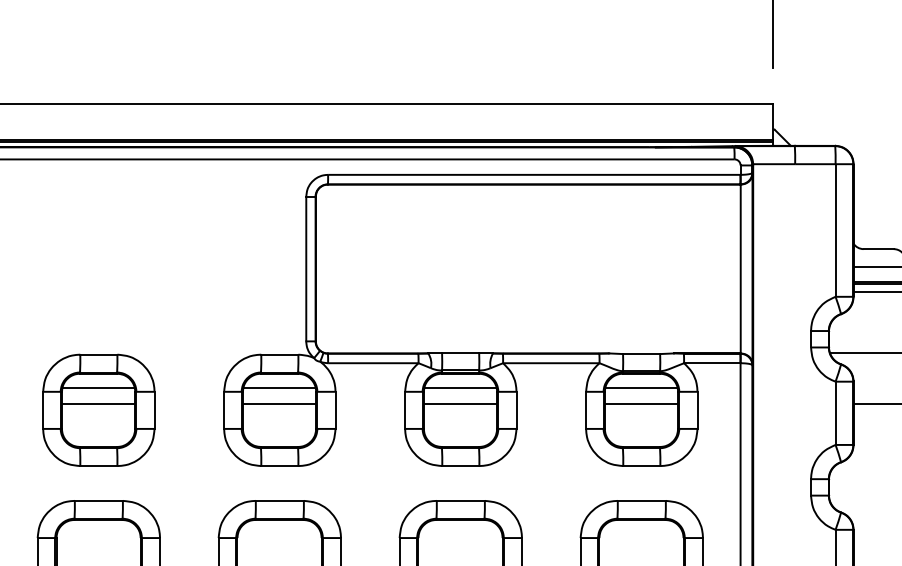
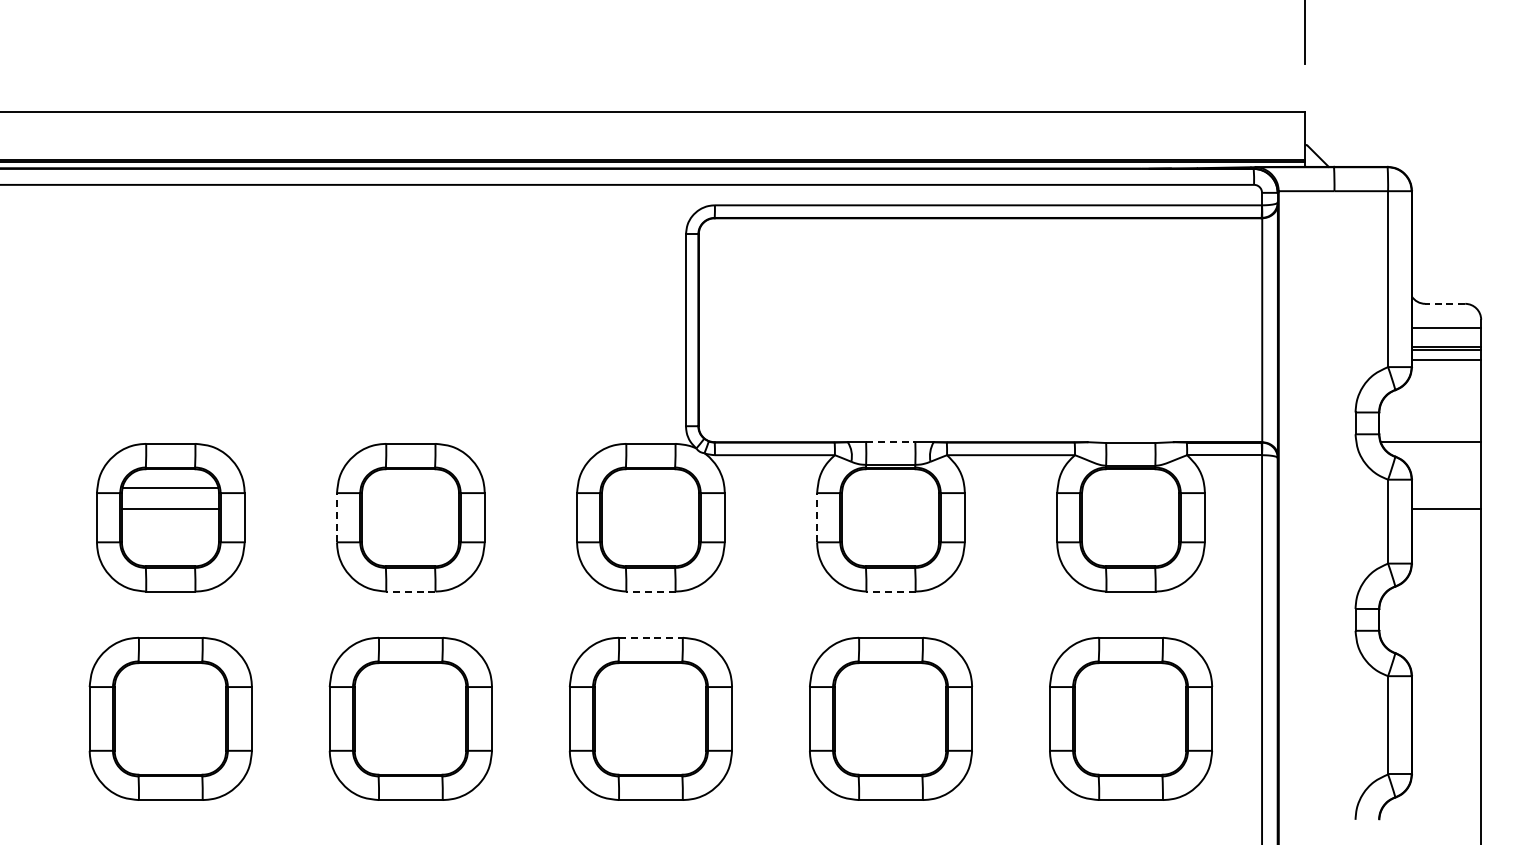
line: (878, 248) -> (1445, 303), solid -> dashed
line: (460, 353) -> (890, 442), solid -> dashed
line: (98, 387) -> (410, 487), removed
line: (279, 387) -> (650, 487), removed
line: (460, 387) -> (890, 487), removed
line: (641, 387) -> (1130, 487), removed
line: (98, 403) -> (410, 508), removed
line: (279, 403) -> (650, 508), removed
line: (460, 403) -> (890, 508), removed
line: (641, 403) -> (1130, 508), removed
line: (42, 410) -> (336, 517), solid -> dashed
line: (405, 410) -> (817, 517), solid -> dashed
line: (98, 465) -> (410, 591), solid -> dashed
line: (279, 465) -> (650, 591), solid -> dashed
line: (461, 465) -> (891, 591), solid -> dashed
line: (279, 500) -> (650, 637), solid -> dashed

